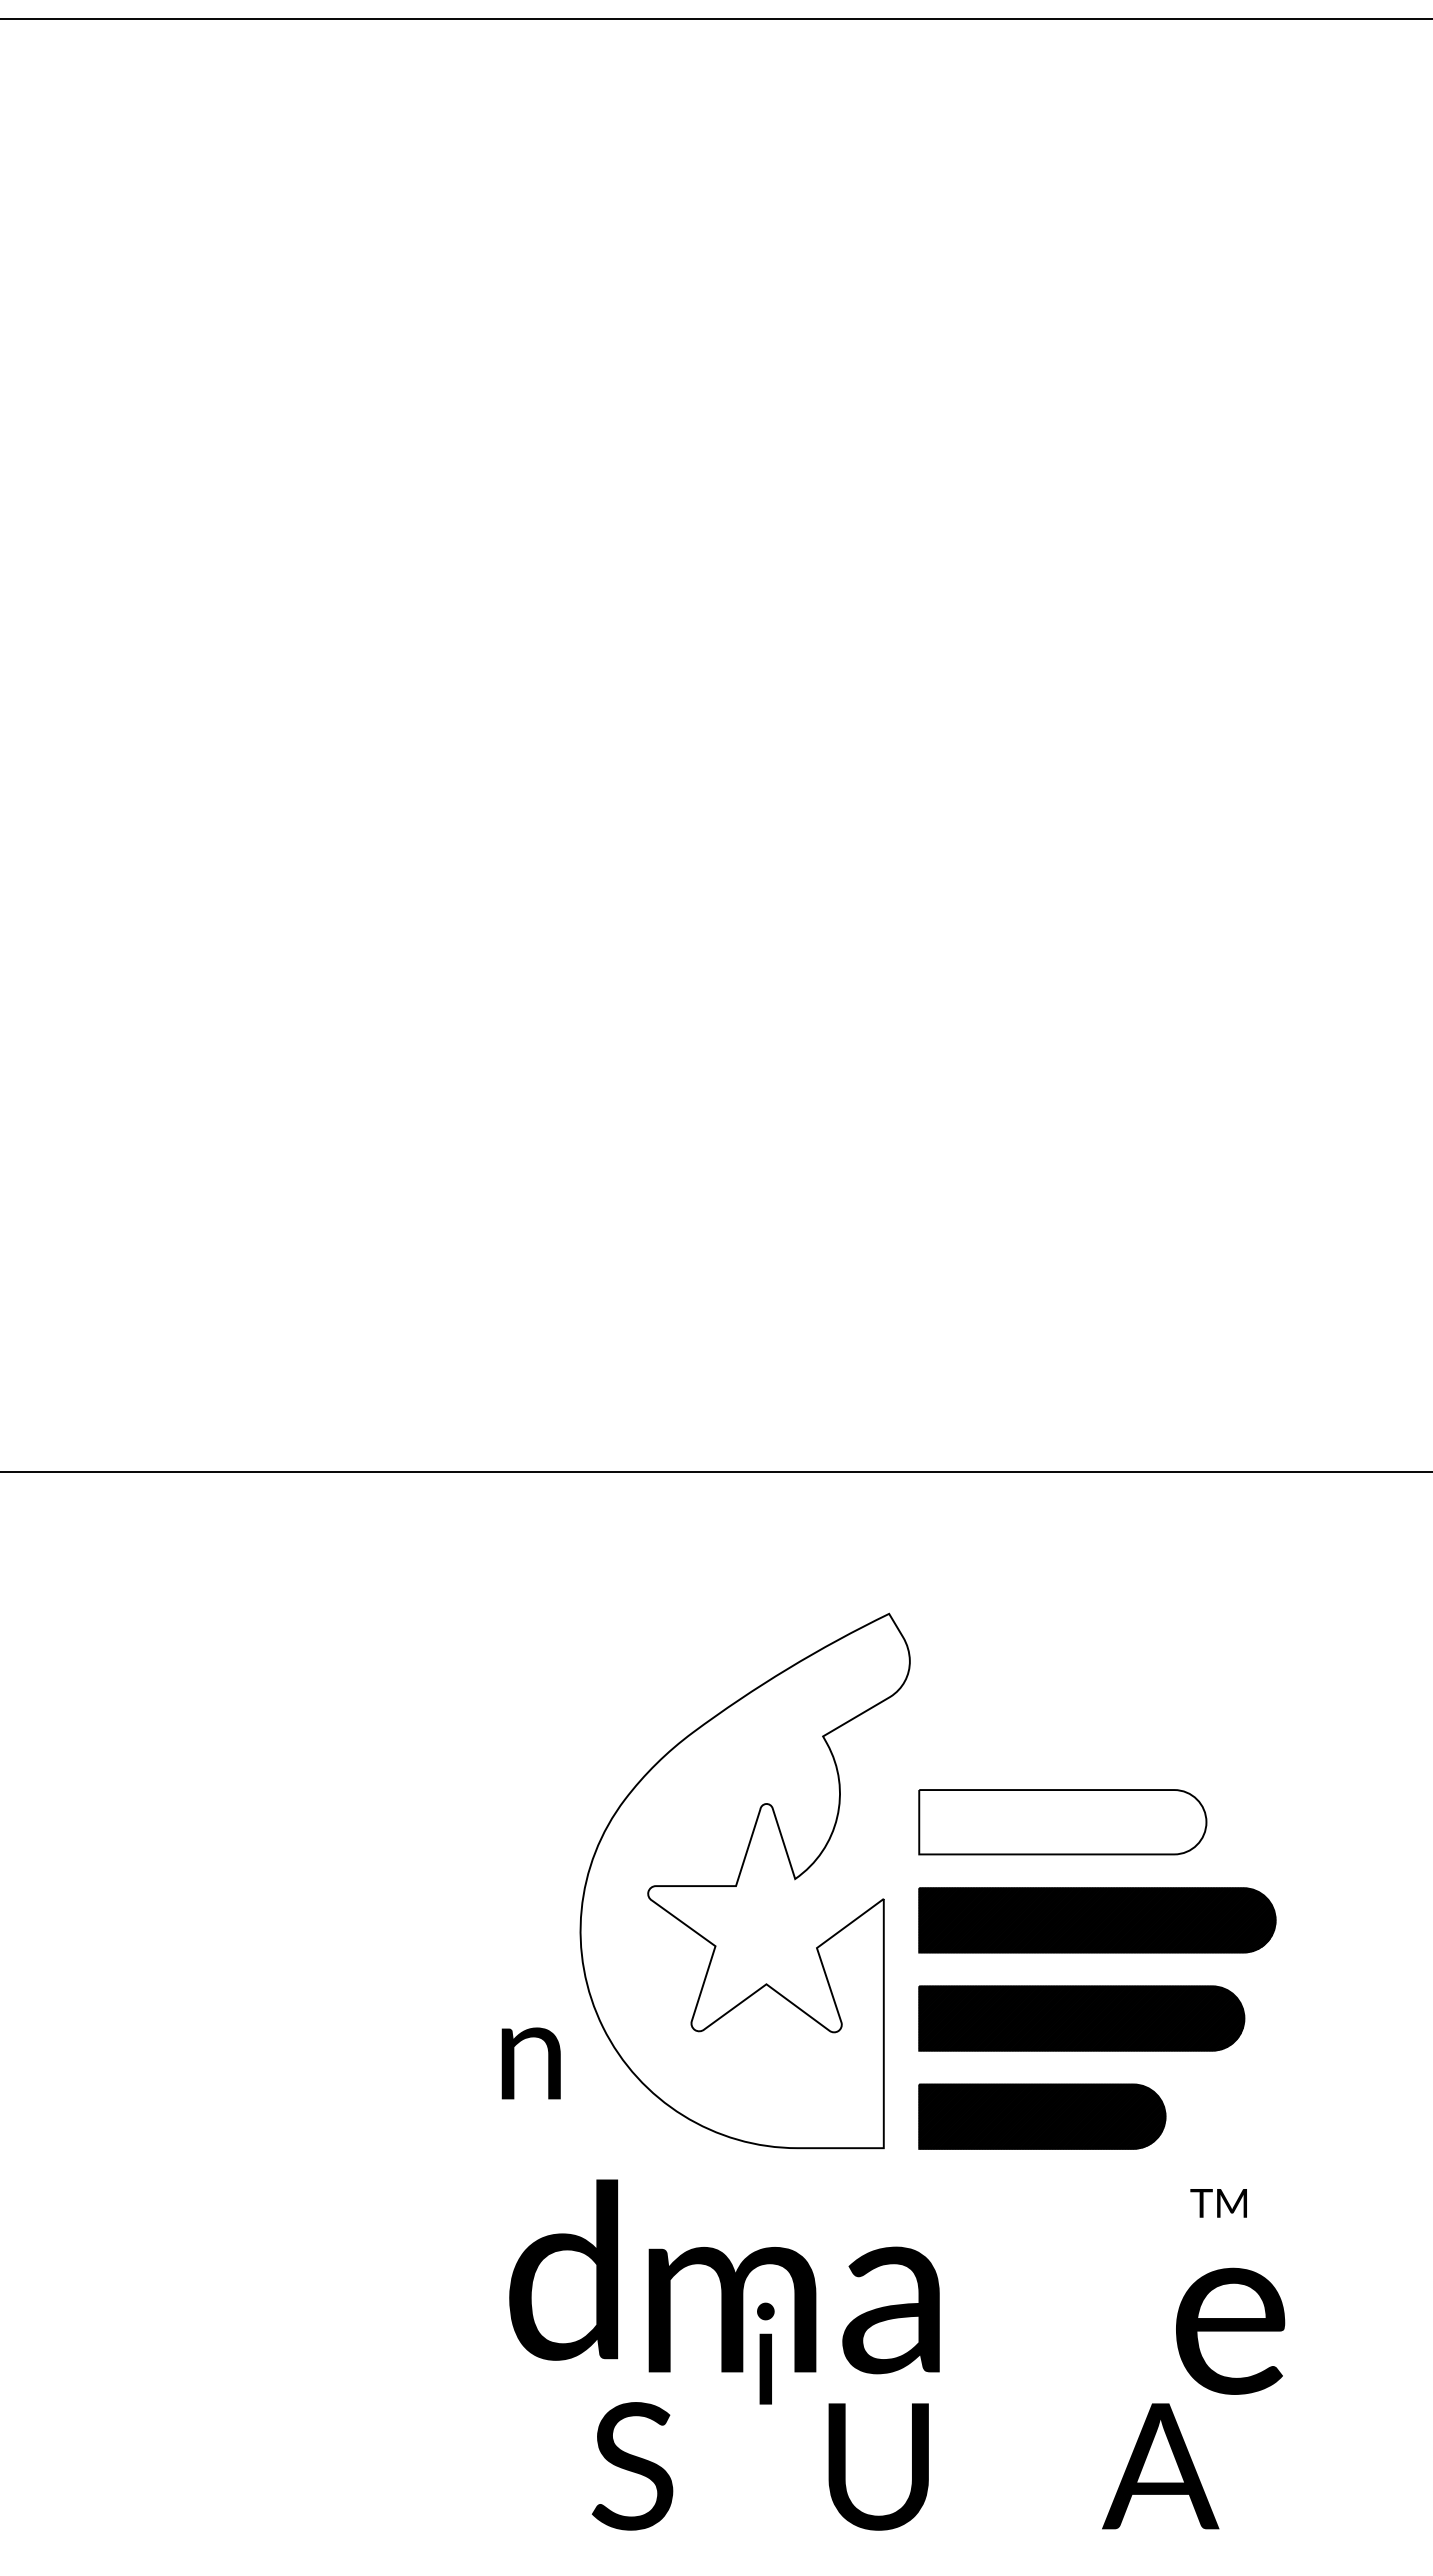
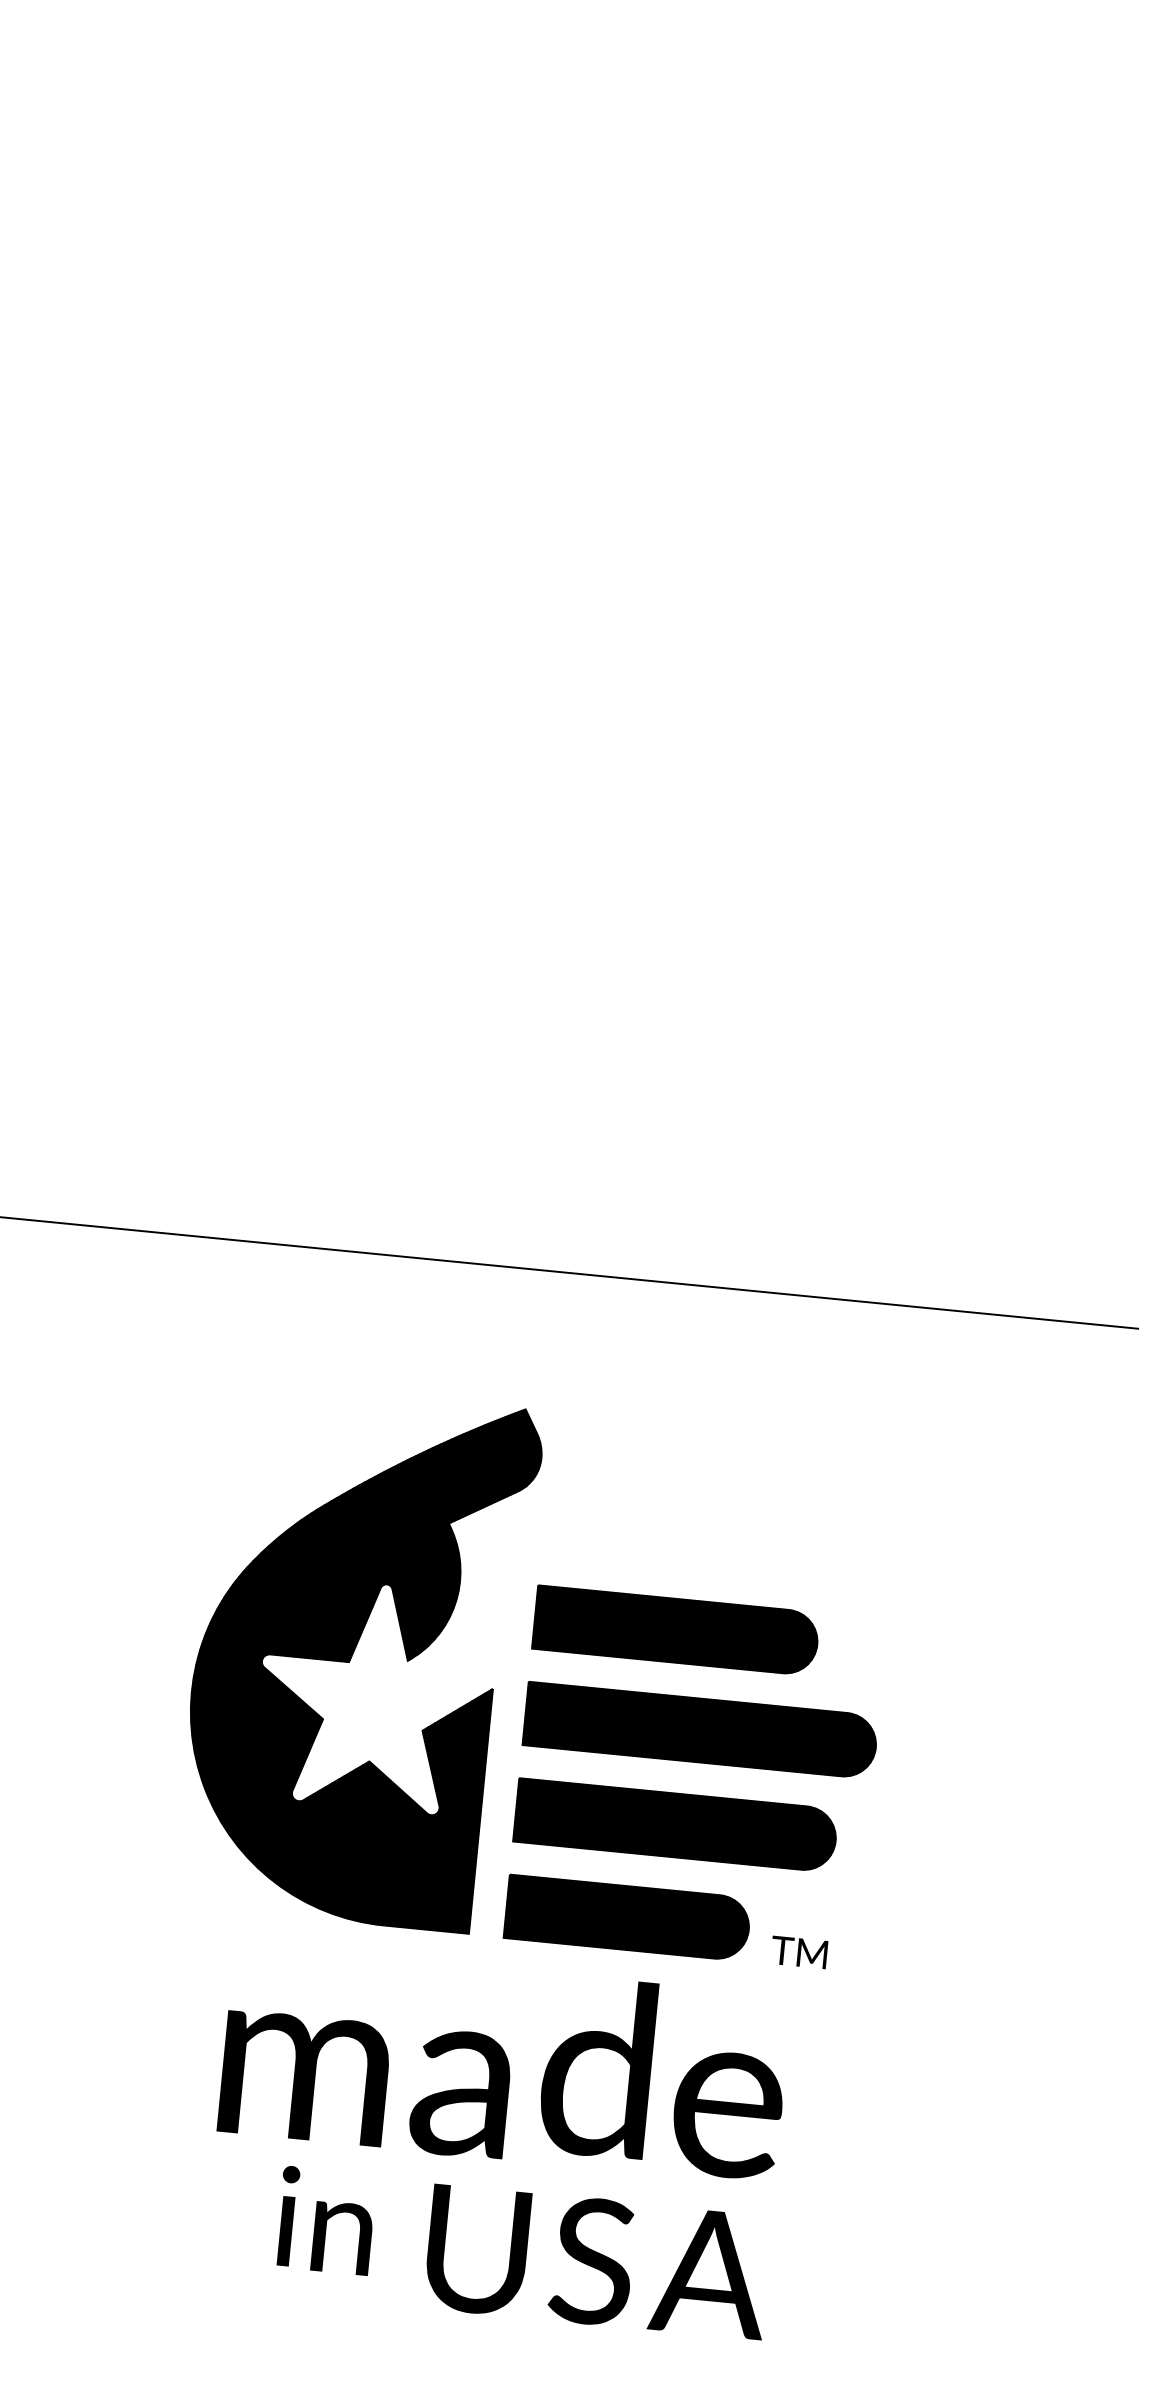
hatch: (1062, 1822) -> (675, 1631), added
hatch: (744, 1881) -> (357, 1658), added
text: (530, 2063) -> (341, 2238), moved
text: (1218, 2203) -> (799, 1952), moved
text: (563, 2269) -> (597, 2066), moved
text: (1230, 2330) -> (727, 2114), moved
text: (765, 2353) -> (287, 2215), moved
text: (632, 2466) -> (592, 2261), moved
text: (878, 2466) -> (477, 2250), moved

